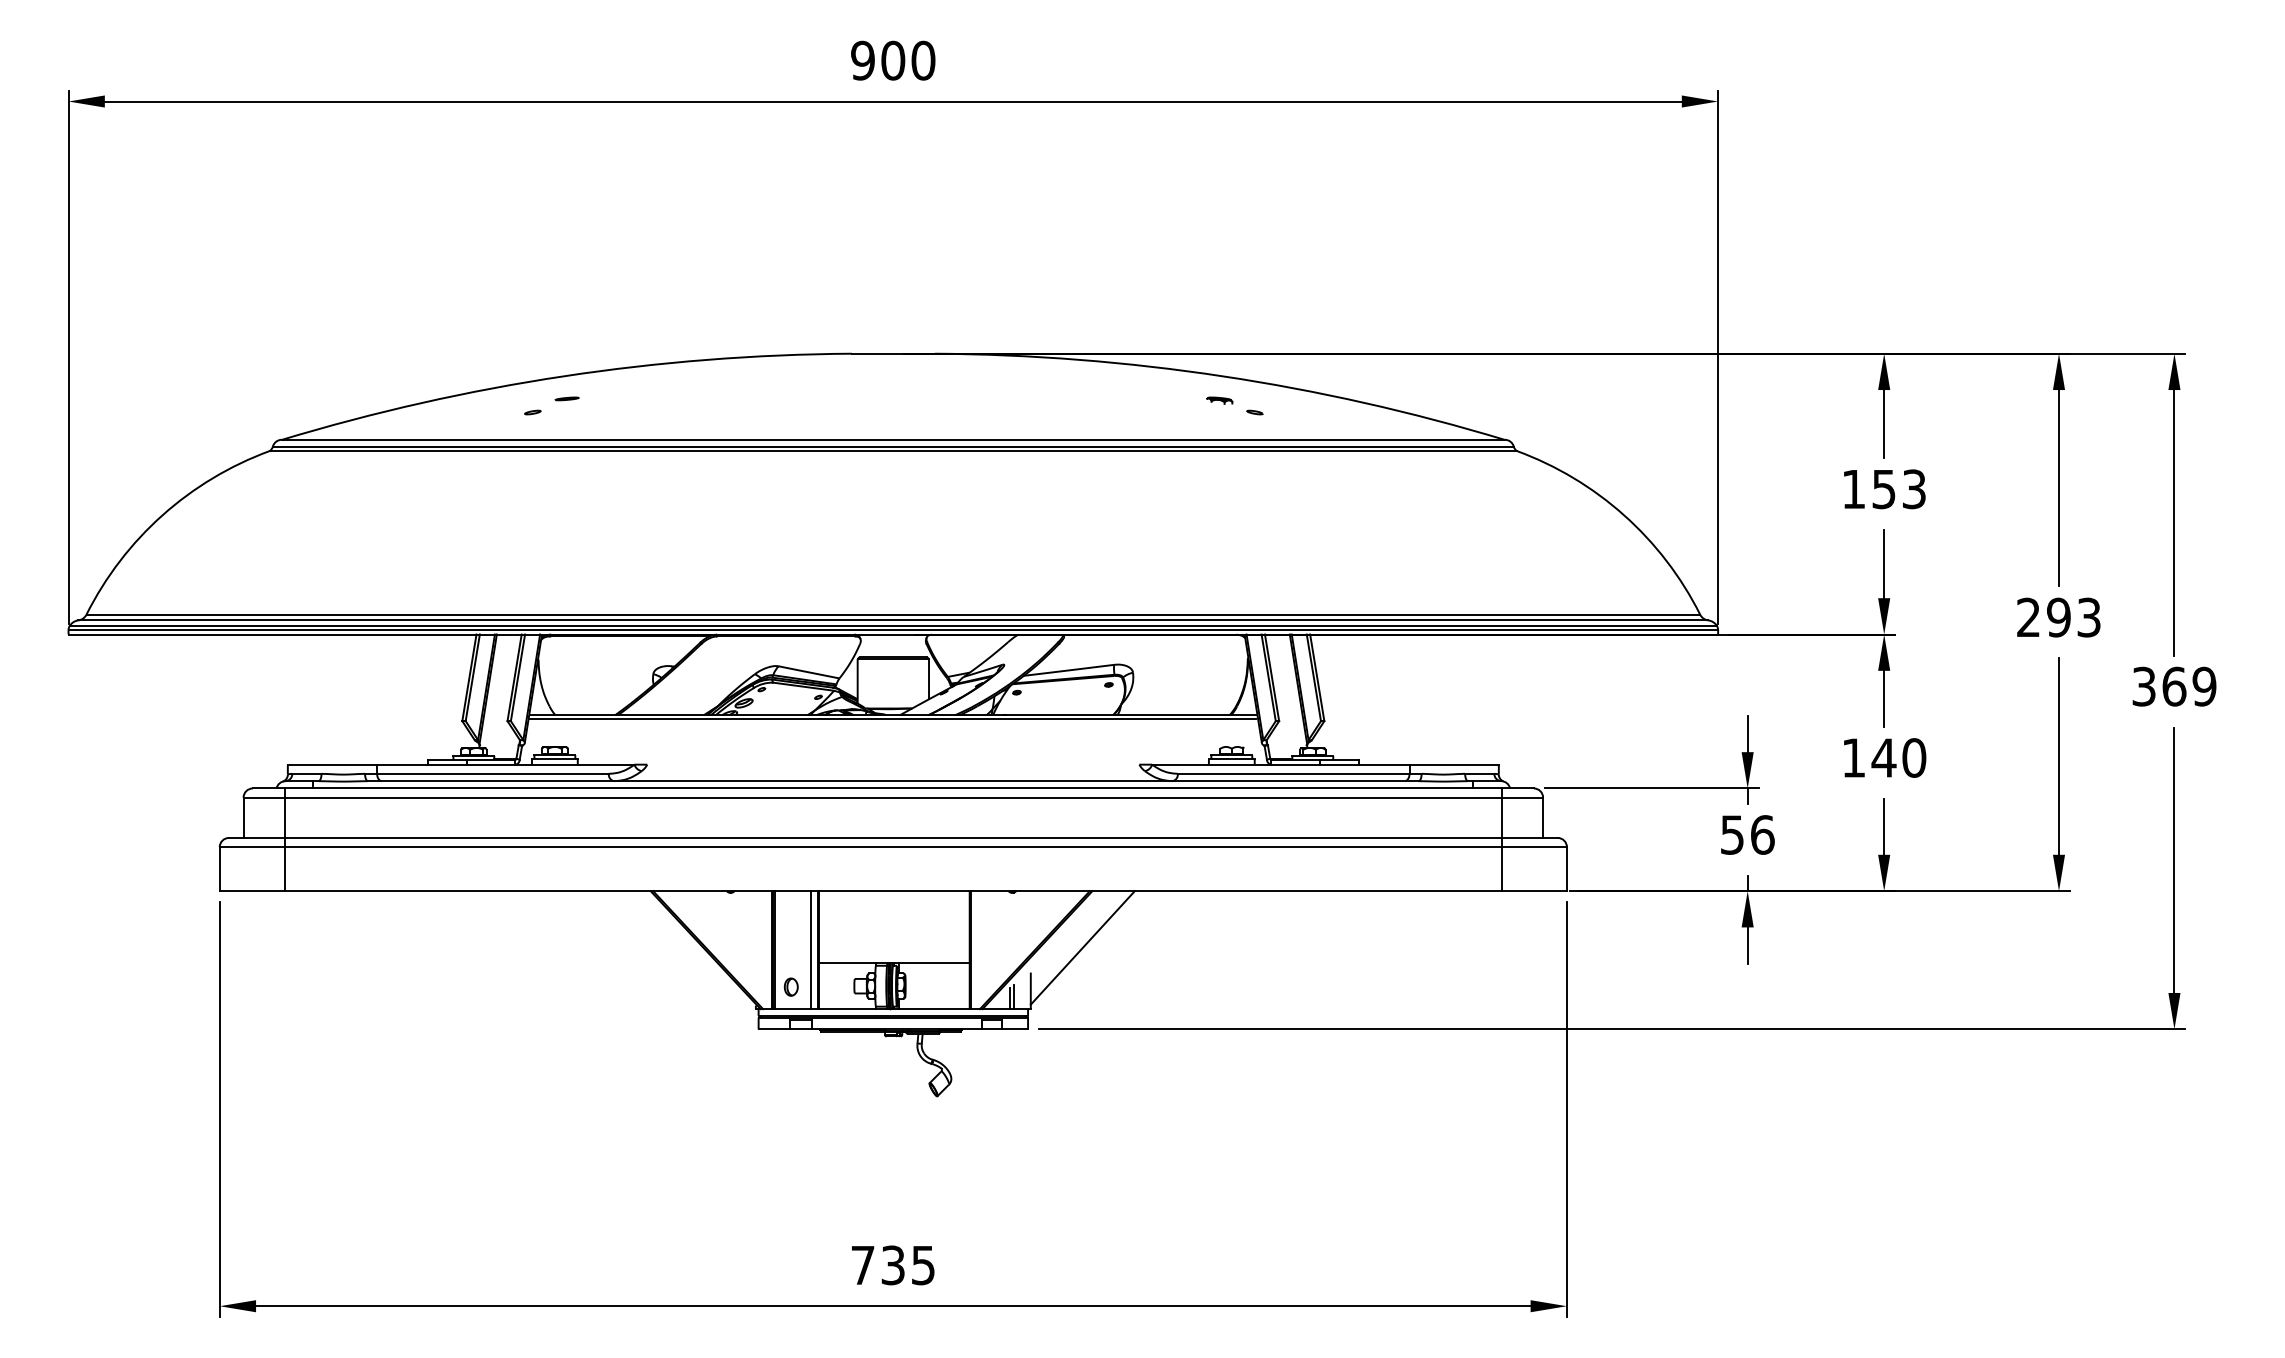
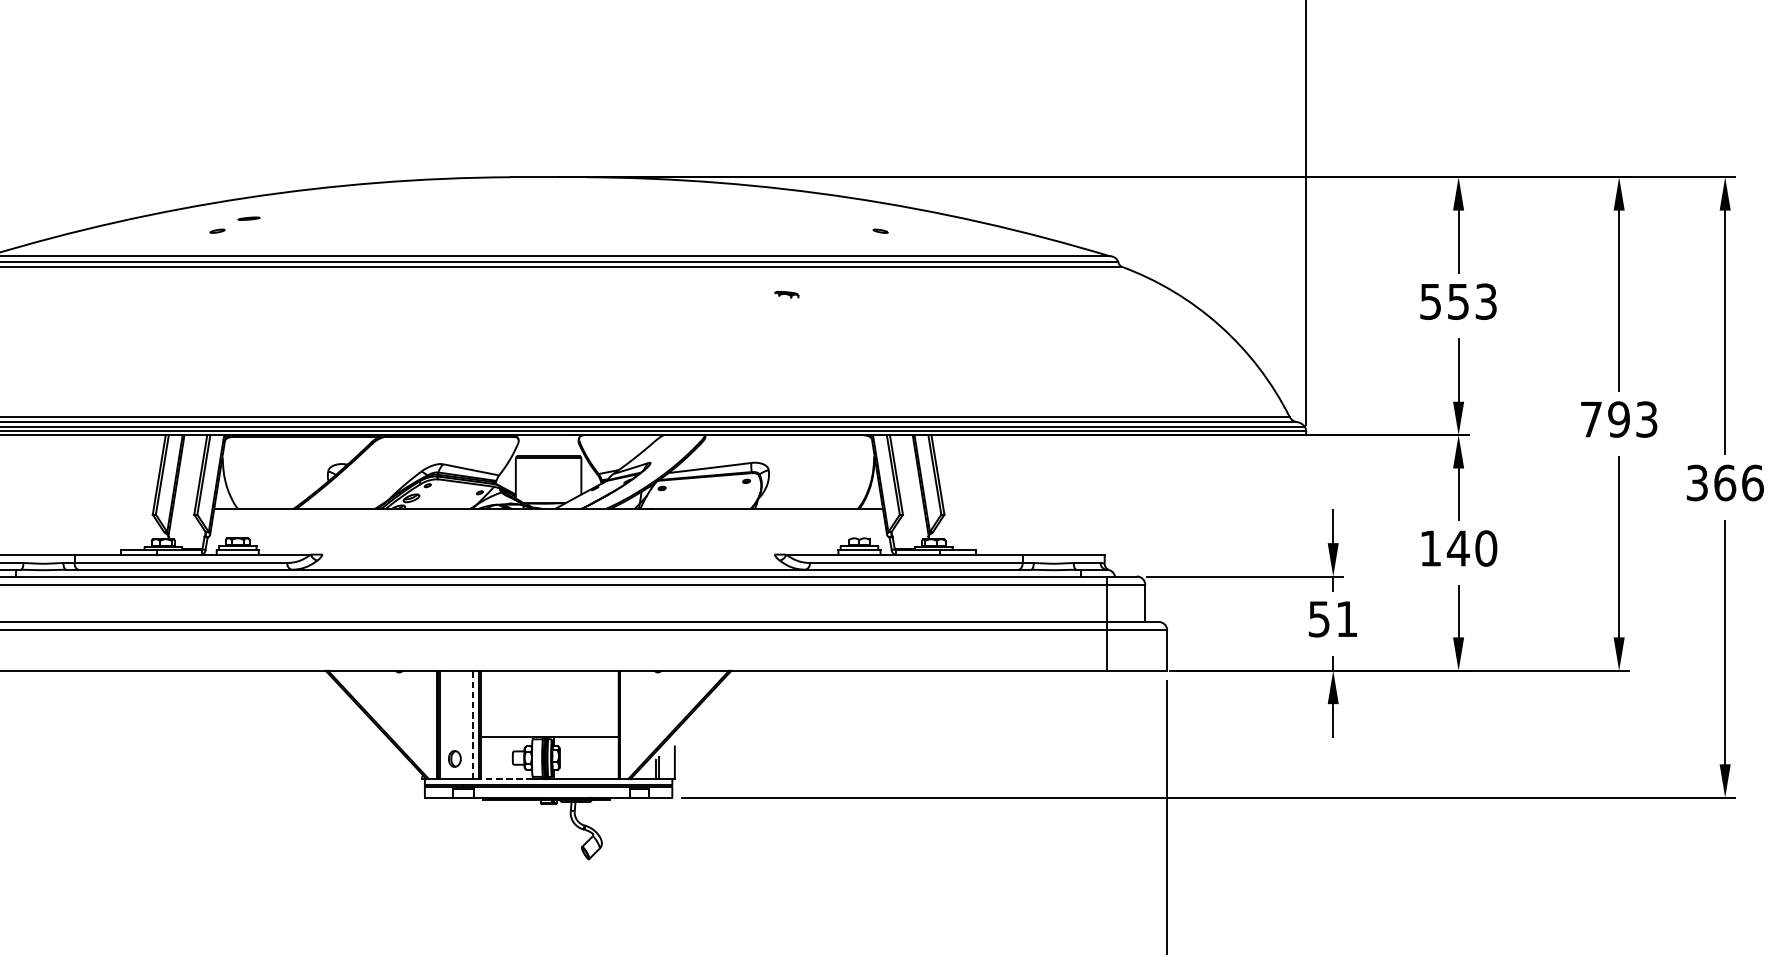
part: (1219, 400) -> (786, 294), moved
text: (1853, 489) -> (1430, 301), 153 -> 553
text: (2028, 616) -> (1591, 418), 293 -> 793
text: (2204, 686) -> (1752, 482), 369 -> 366
line: (893, 718) -> (548, 512), removed
text: (1762, 834) -> (1346, 618), 56 -> 51
line: (1082, 947) -> (722, 722), removed
line: (810, 949) -> (472, 724), solid -> dashed
line: (847, 1009) -> (506, 779), solid -> dashed

